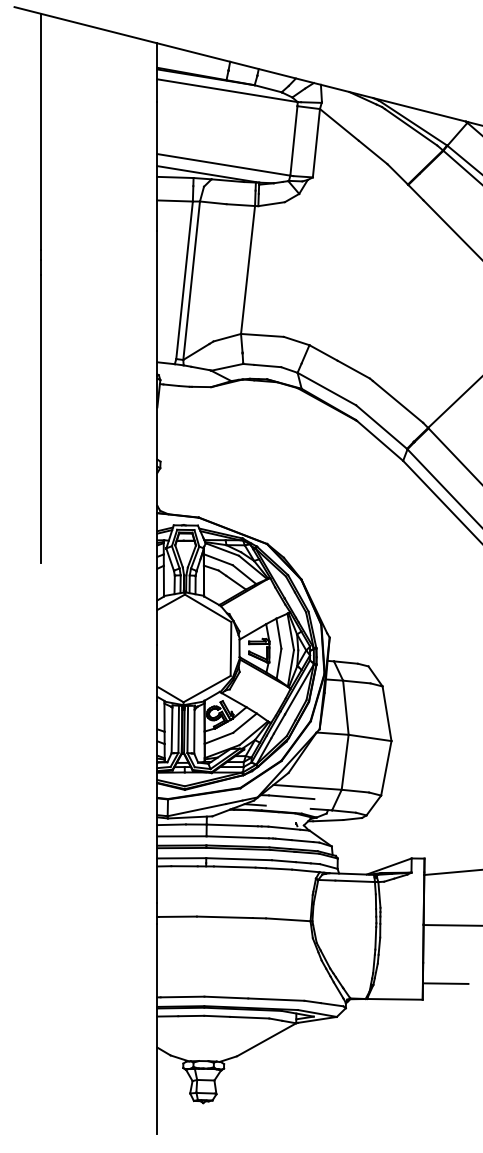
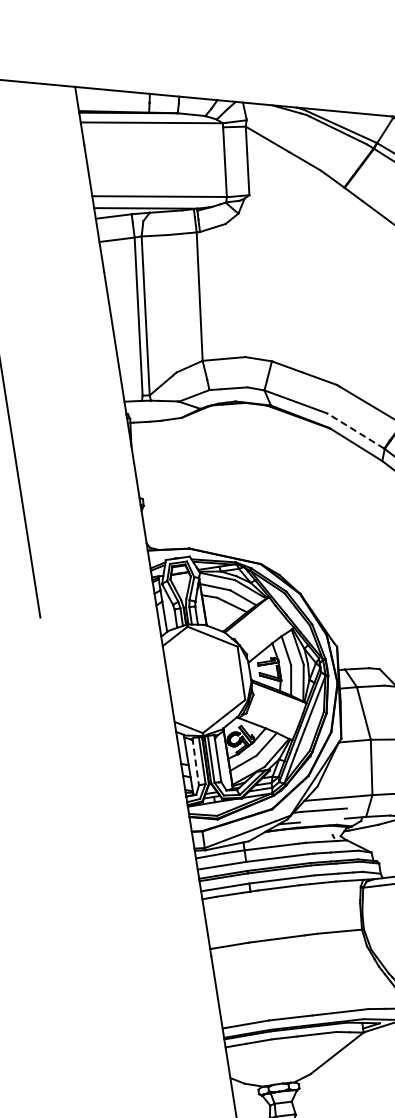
line: (381, 427) -> (355, 431), solid -> dashed
line: (172, 729) -> (196, 761), solid -> dashed

